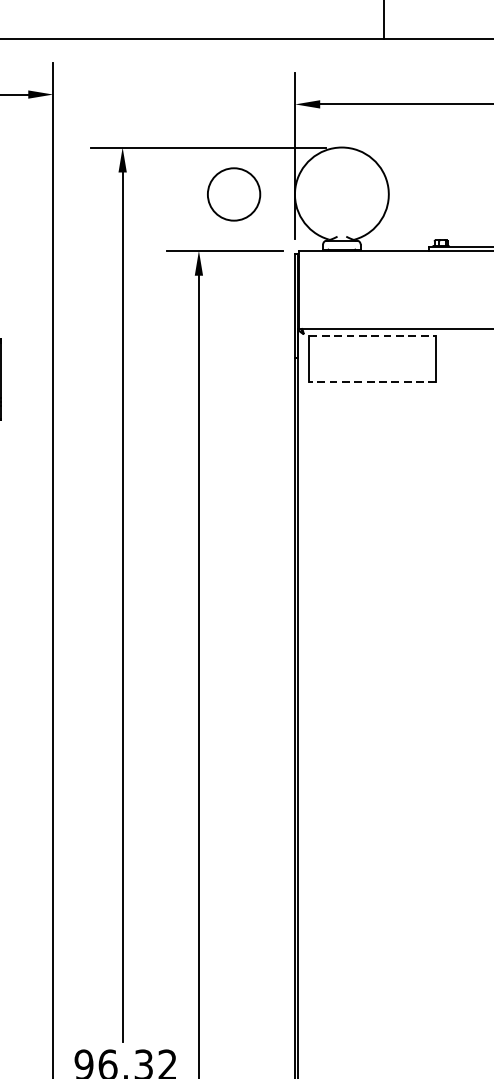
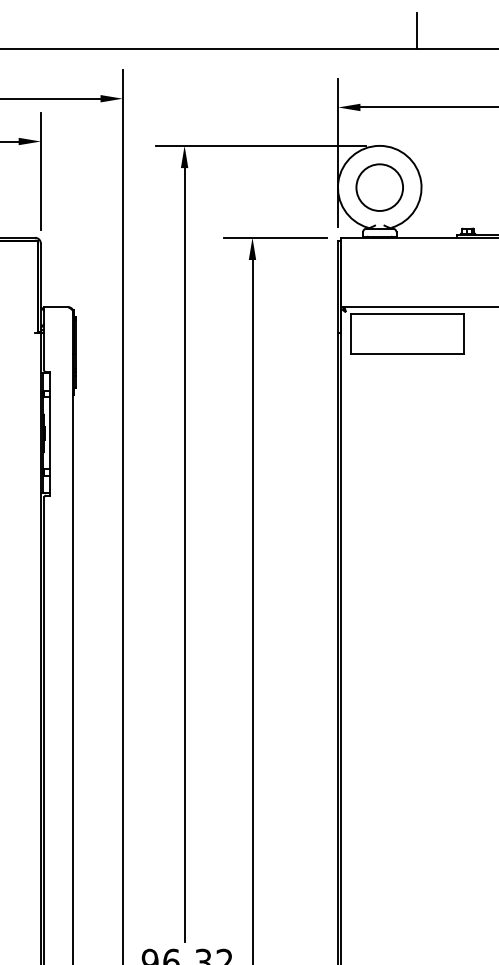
circle: (233, 194) -> (379, 187), moved
line: (373, 335) -> (407, 313), dashed -> solid
line: (371, 381) -> (406, 354), dashed -> solid

